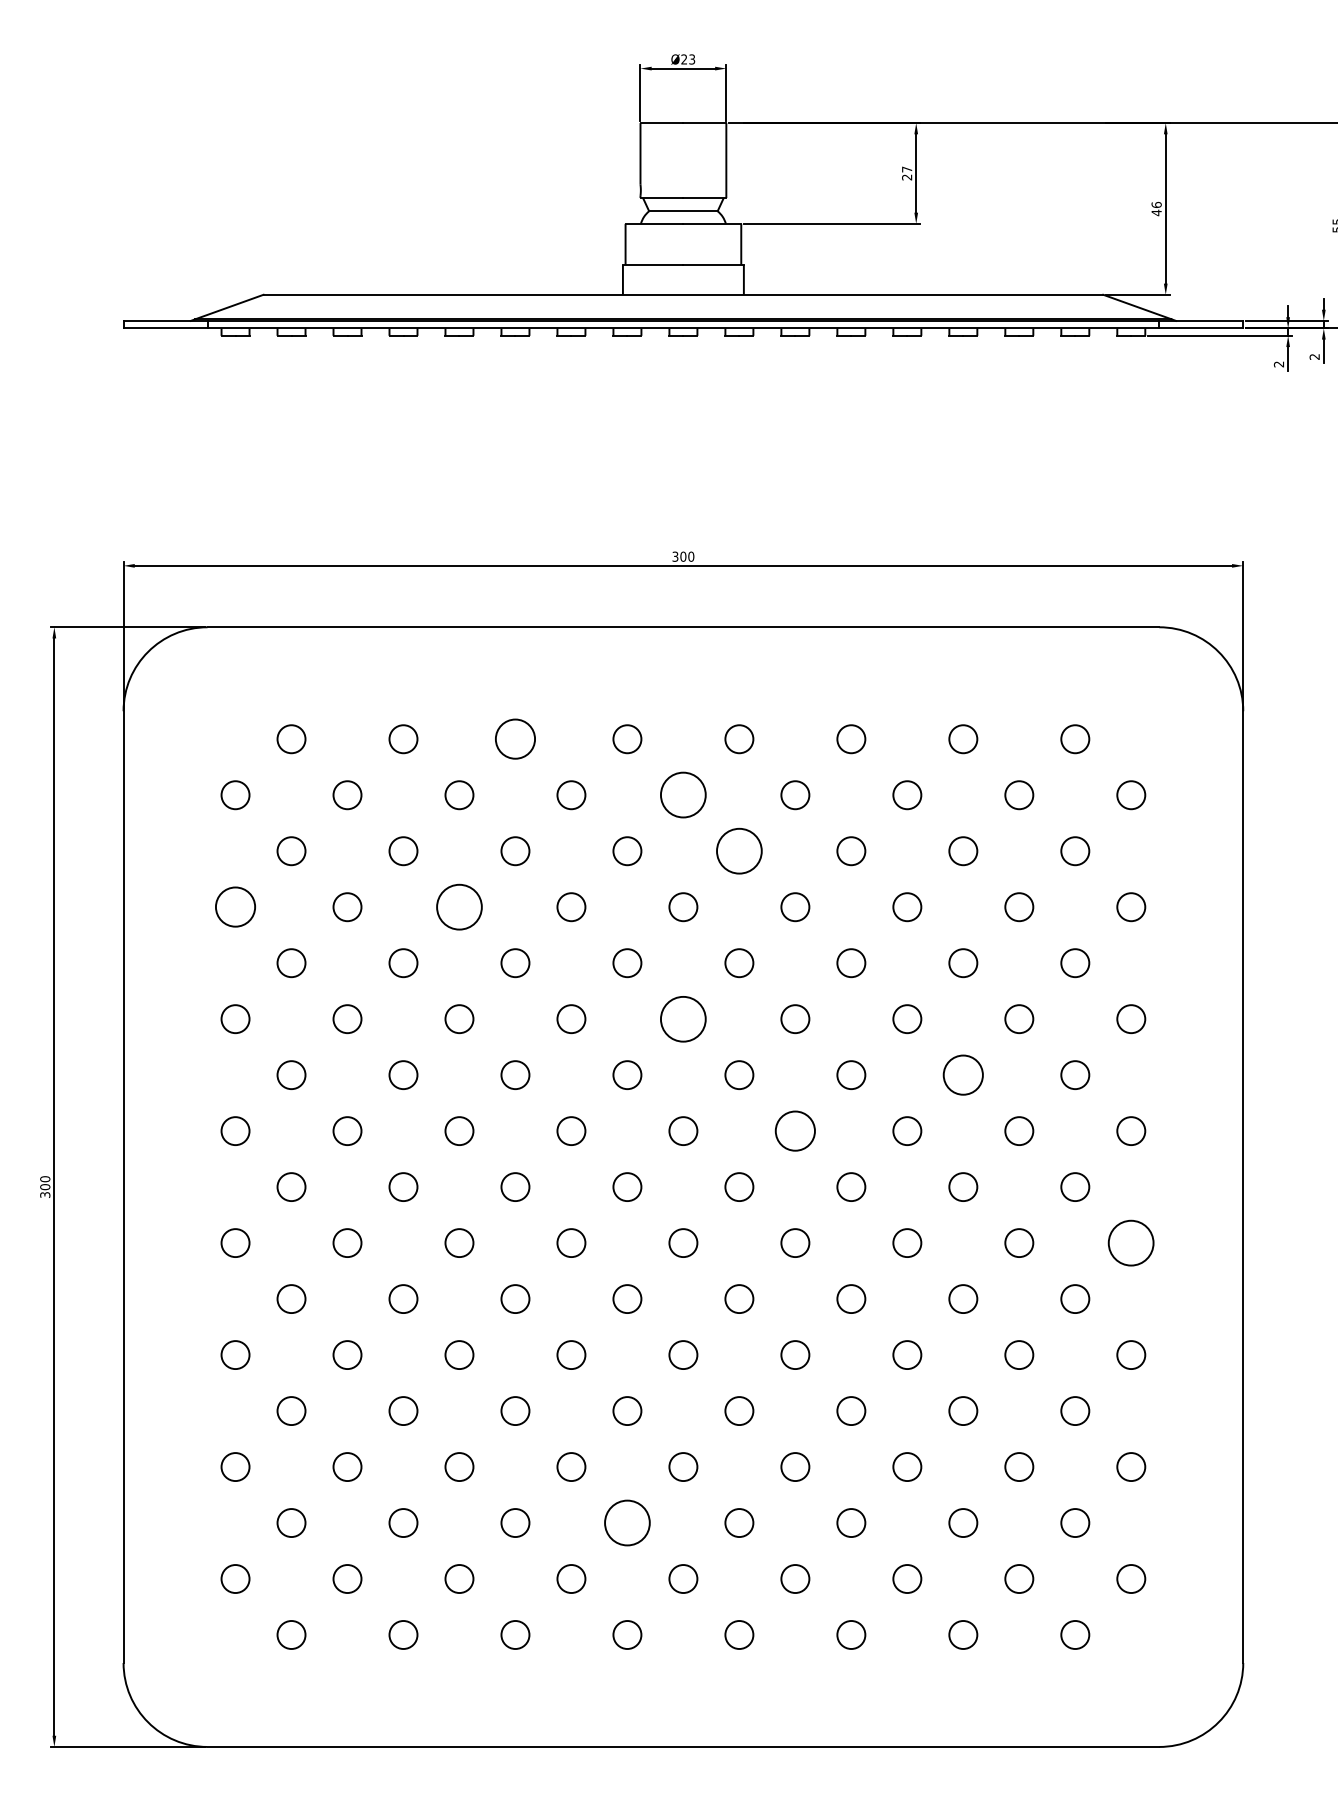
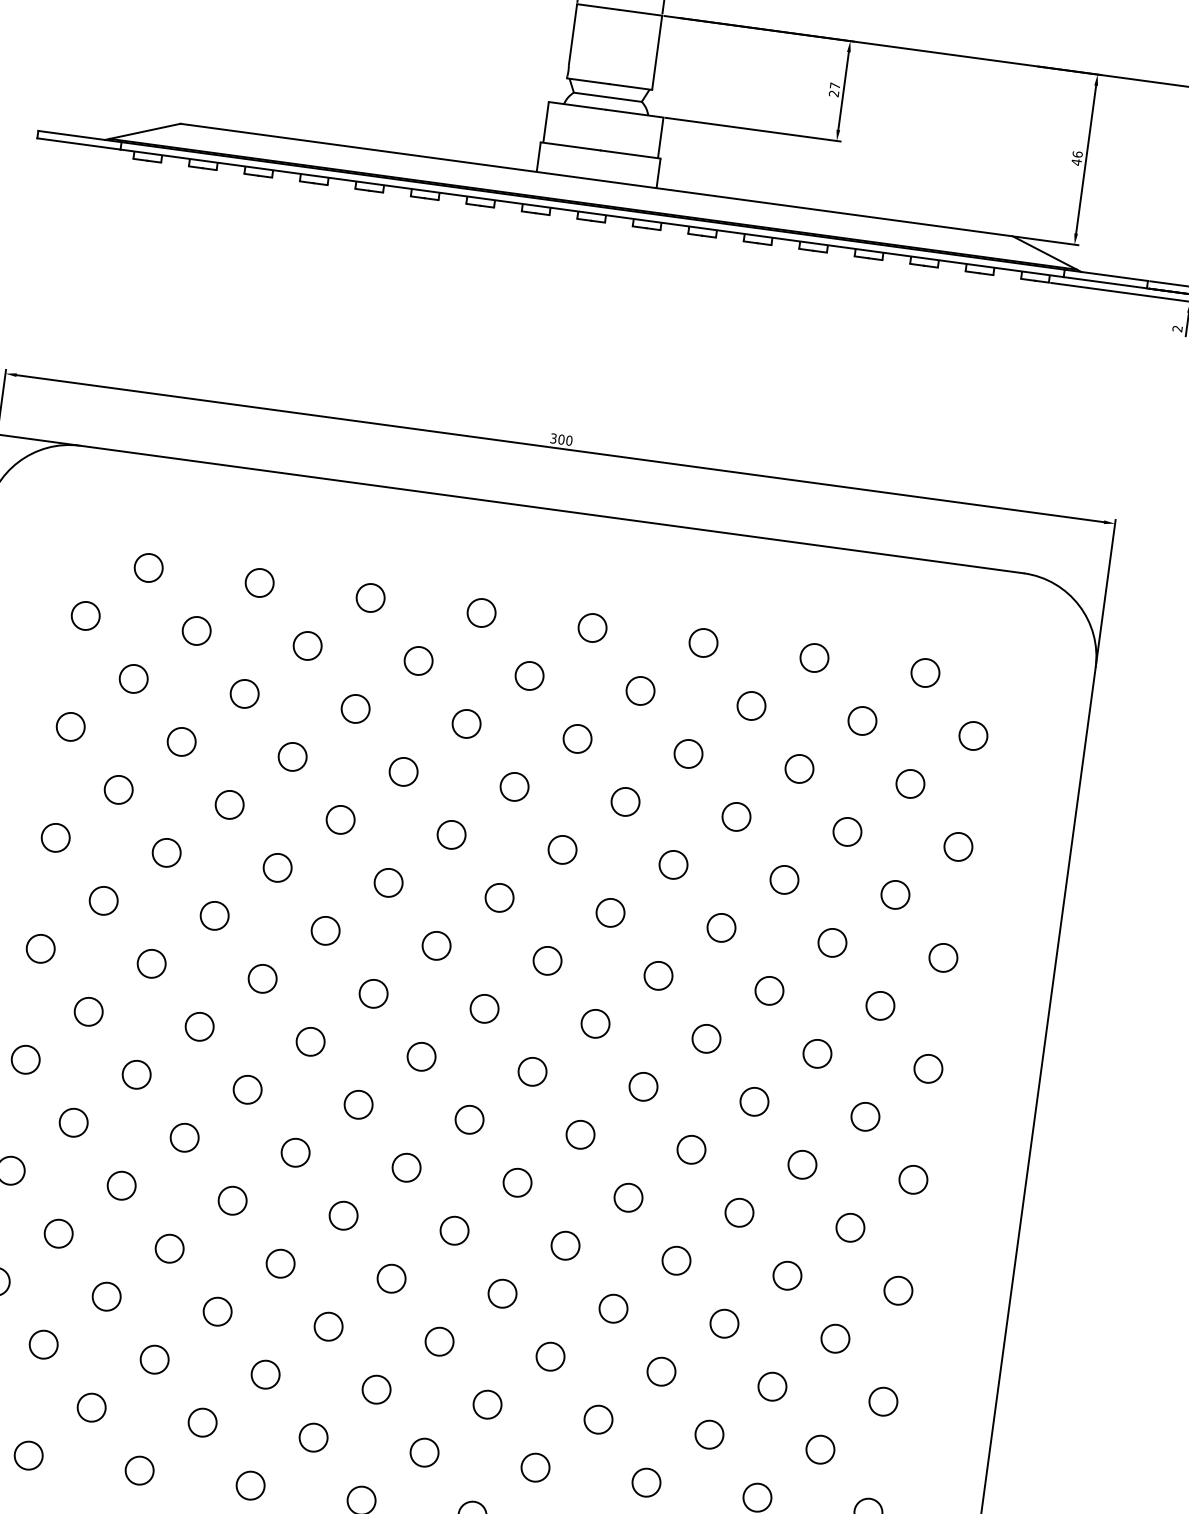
circle: (515, 739) -> (370, 598), size x0.71
circle: (683, 795) -> (529, 676), size x0.62
circle: (739, 851) -> (577, 739), size x0.62
circle: (235, 907) -> (70, 727), size x0.71
circle: (459, 907) -> (292, 757), size x0.62
circle: (683, 1018) -> (499, 897), size x0.62
circle: (963, 1075) -> (769, 991), size x0.71
circle: (795, 1131) -> (595, 1024), size x0.71
circle: (1131, 1242) -> (913, 1179), size x0.62
circle: (627, 1523) -> (376, 1390), size x0.62

